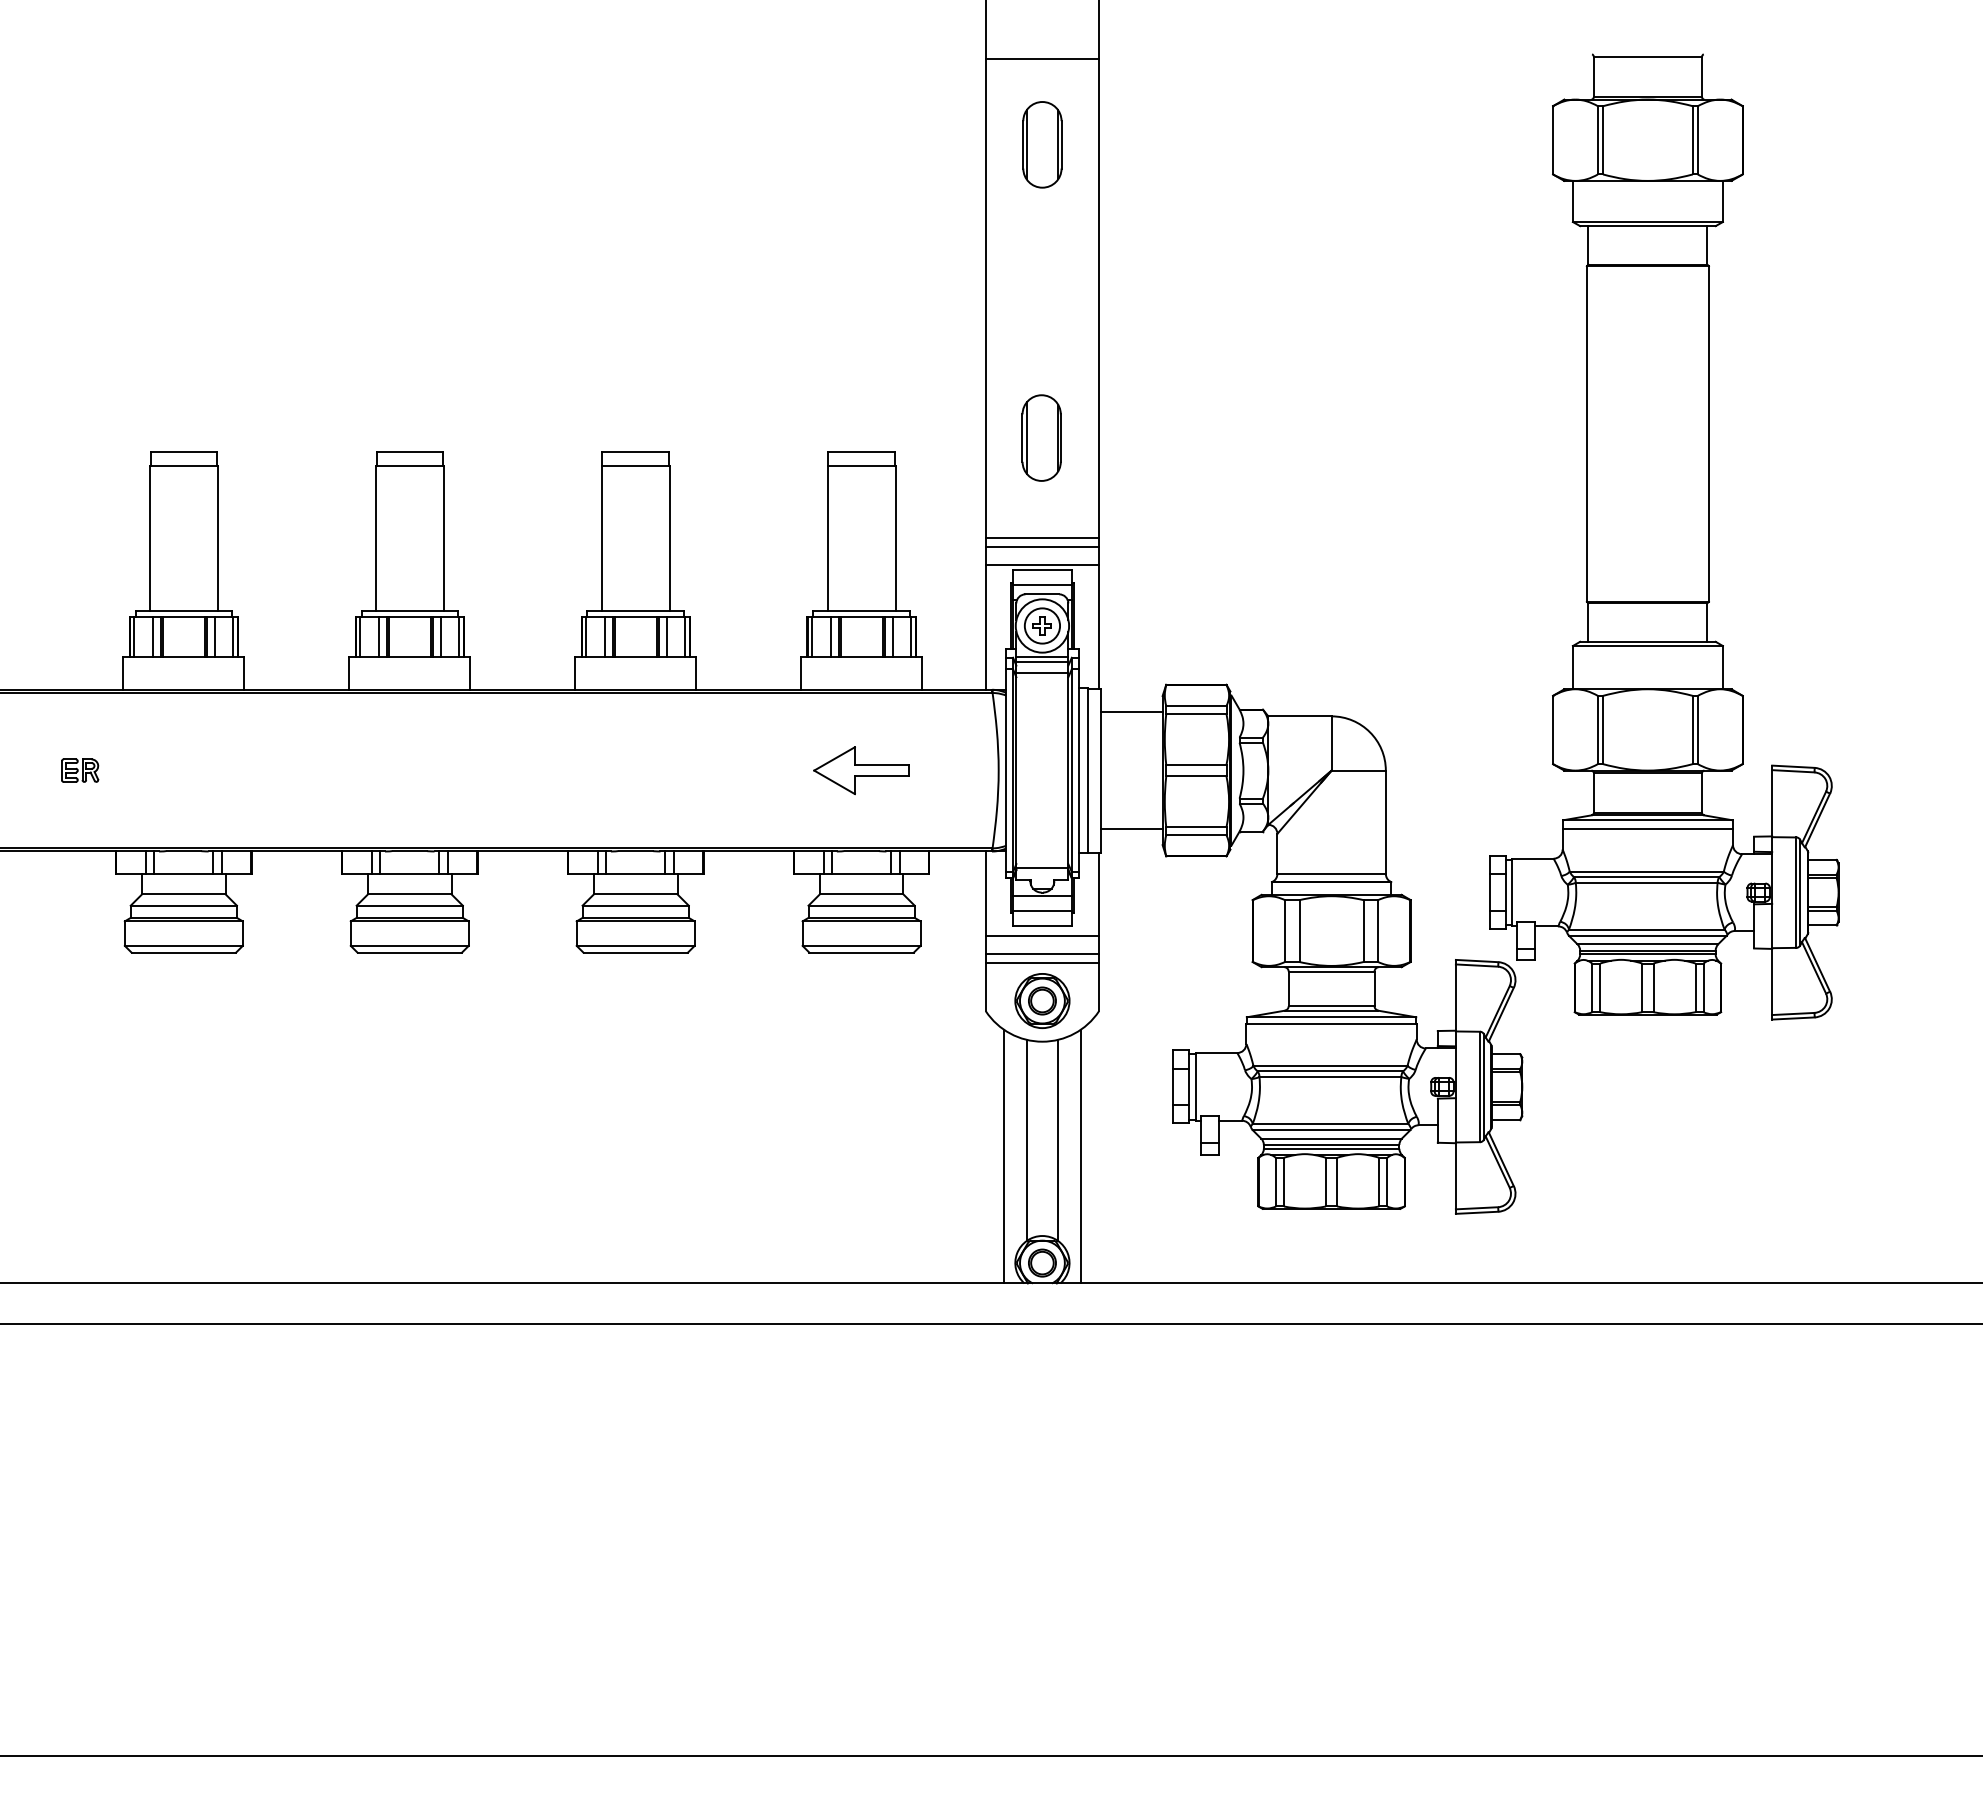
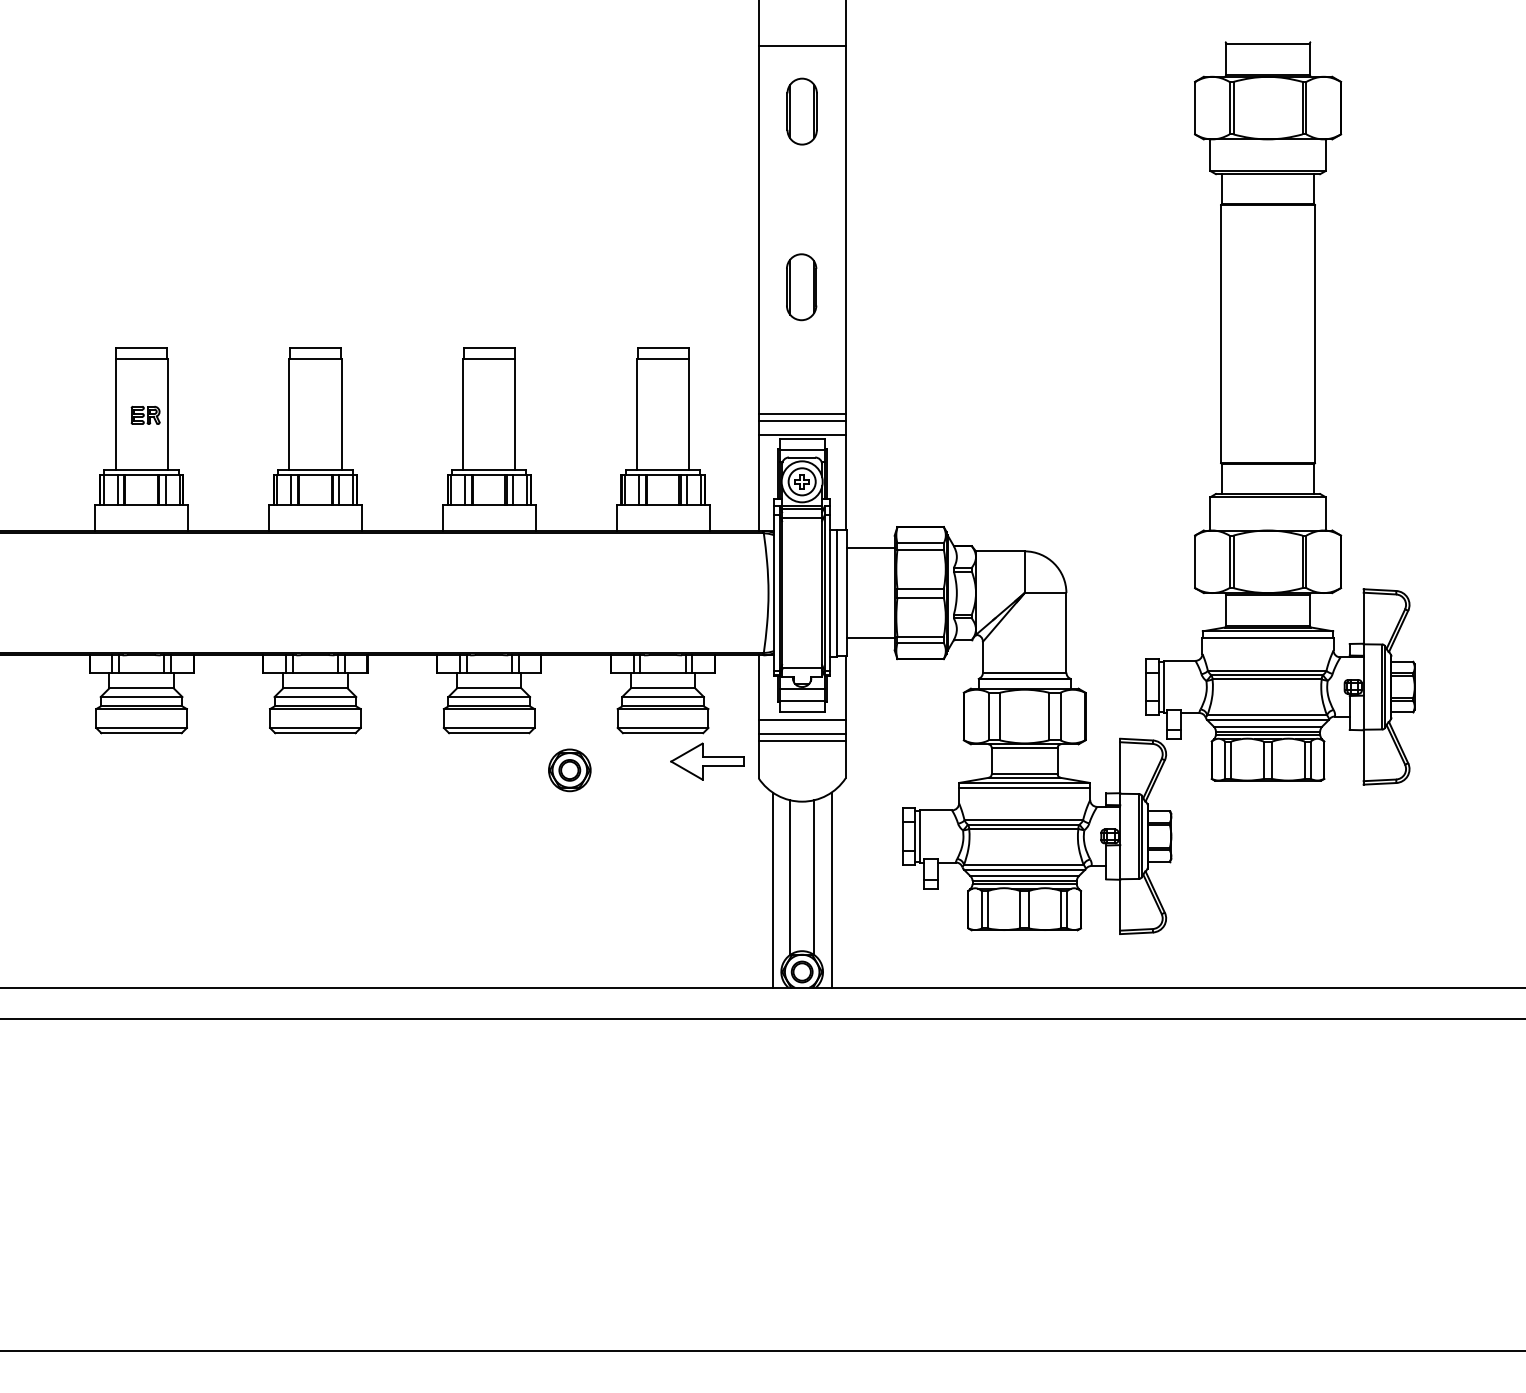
part: (1041, 437) -> (801, 286), moved
part: (80, 770) -> (145, 415), moved
part: (861, 770) -> (707, 761), moved
part: (1042, 1000) -> (569, 769), moved

